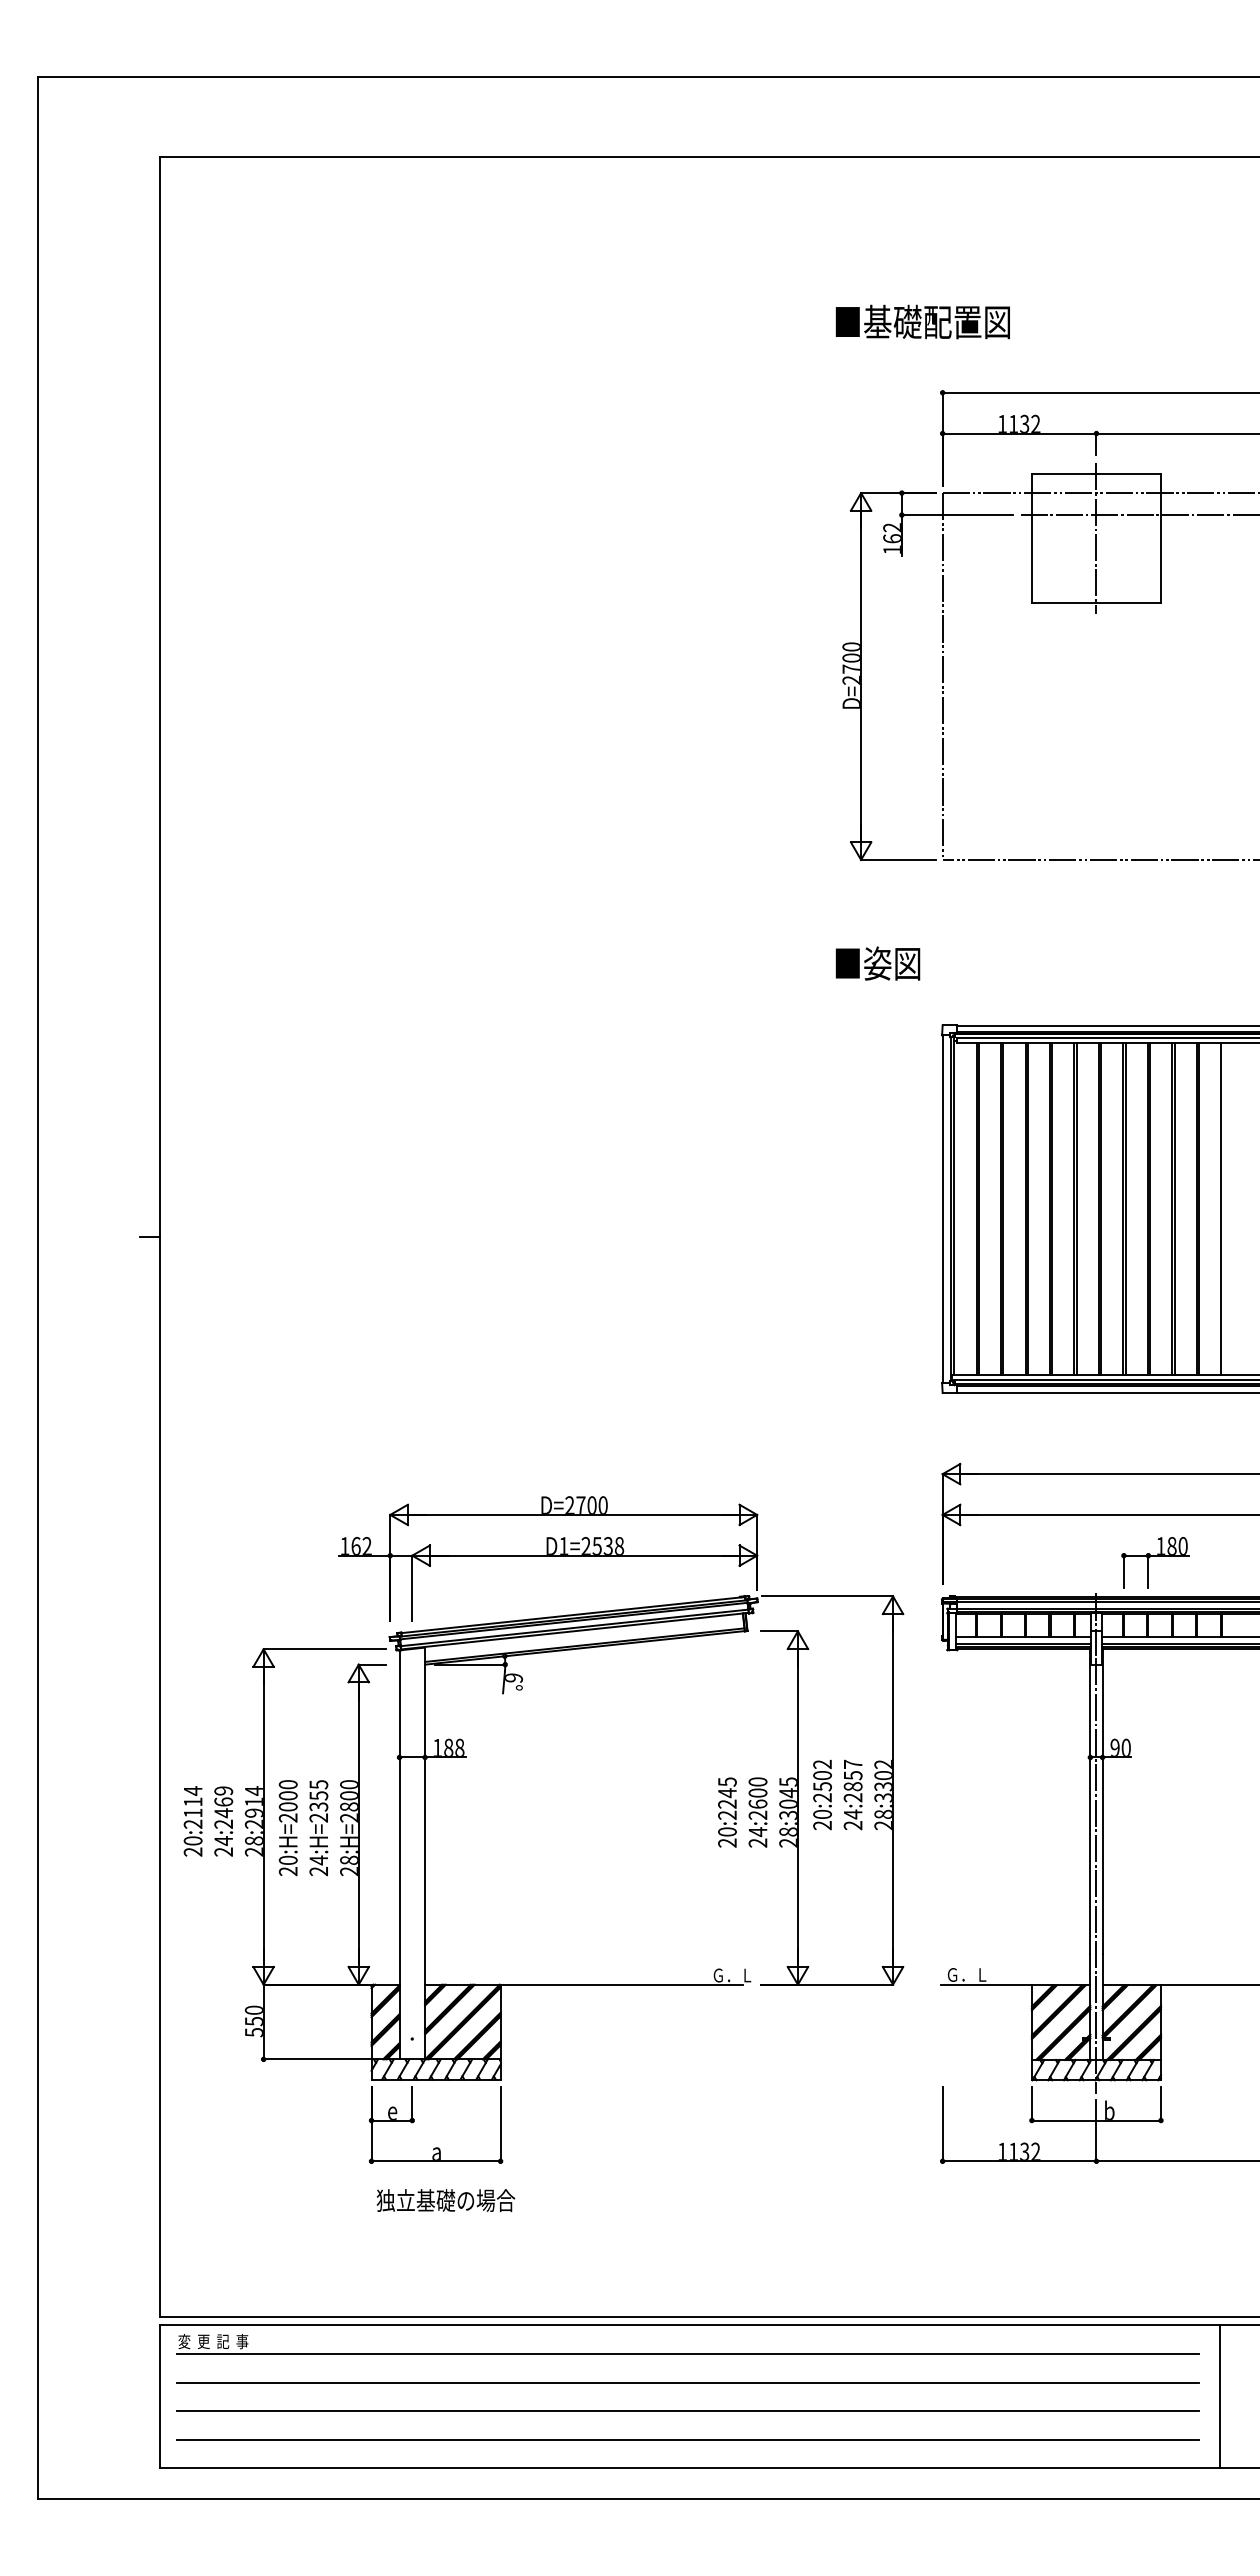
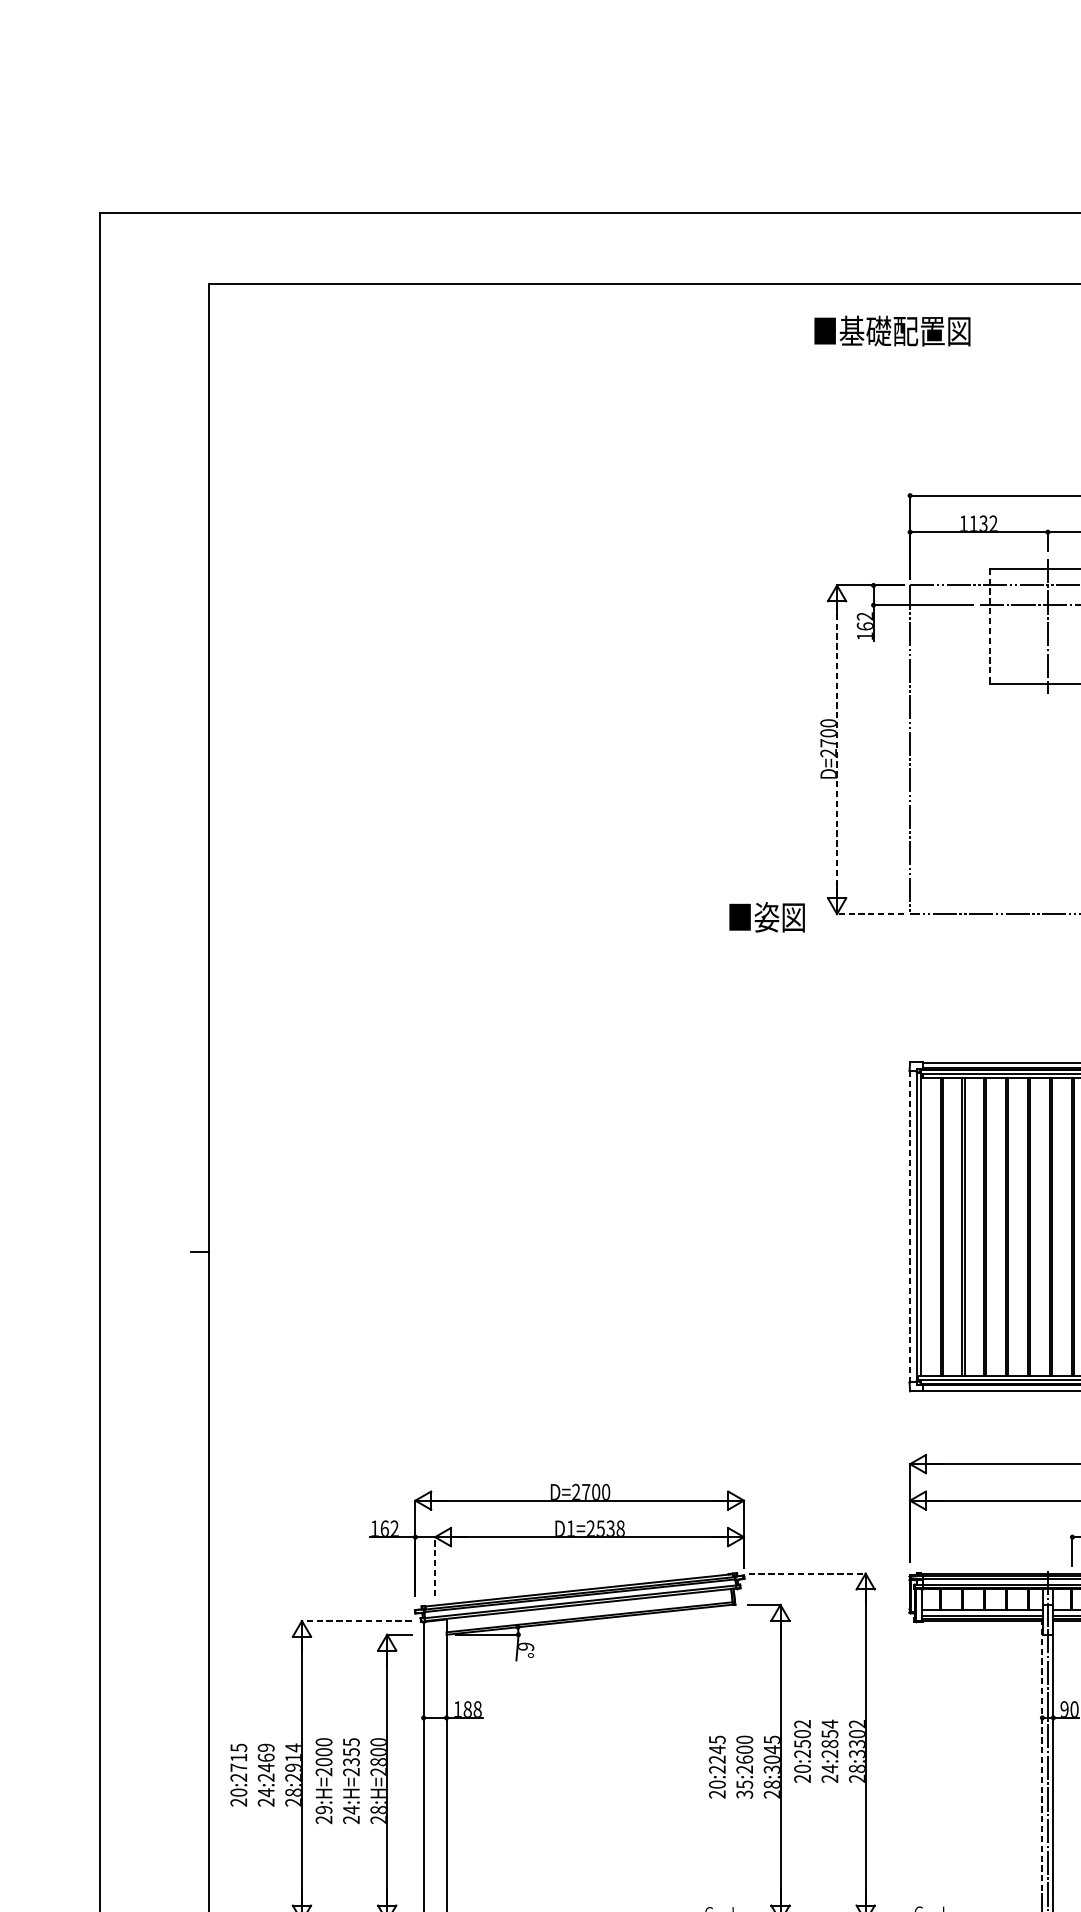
text: (922, 321) -> (892, 330), moved
line: (1031, 538) -> (989, 626), solid -> dashed
line: (861, 676) -> (837, 749), solid -> dashed
line: (897, 859) -> (869, 913), solid -> dashed
text: (877, 963) -> (766, 917), moved
line: (942, 1209) -> (909, 1227), solid -> dashed
line: (412, 1588) -> (435, 1566), solid -> dashed
line: (828, 1596) -> (807, 1573), solid -> dashed
line: (324, 1649) -> (356, 1621), solid -> dashed
text: (853, 1764) -> (830, 1724), 24:2857 -> 24:2854
text: (193, 1801) -> (239, 1757), 20:2114 -> 20:2715
line: (1090, 1801) -> (1042, 1757), solid -> dashed
text: (757, 1837) -> (744, 1789), 24:2600 -> 35:2600
text: (288, 1859) -> (324, 1809), 20:H=2000 -> 29:H=2000

